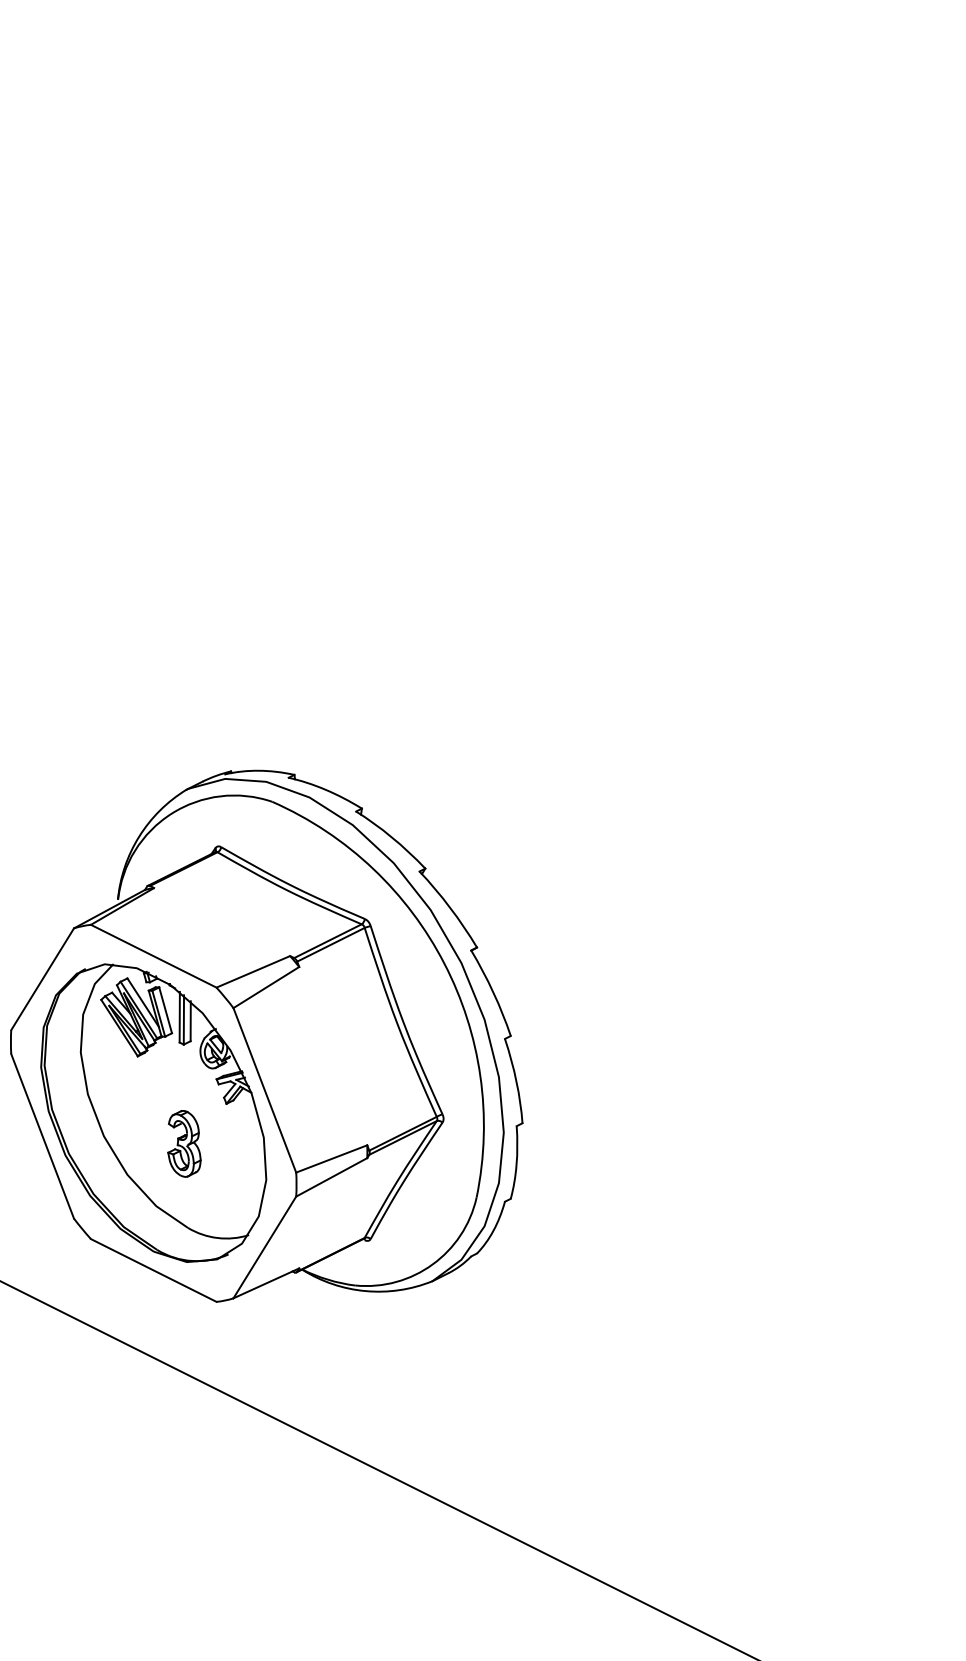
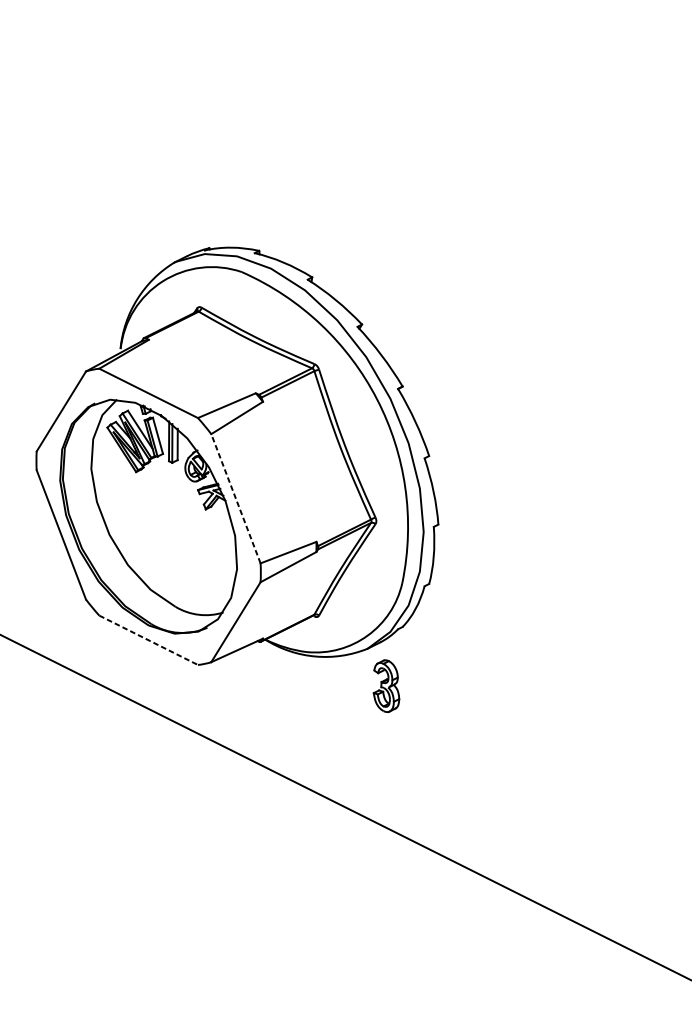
line: (264, 1089) -> (235, 498), solid -> dashed
part: (184, 1143) -> (386, 685), moved
line: (154, 1270) -> (149, 640), solid -> dashed

